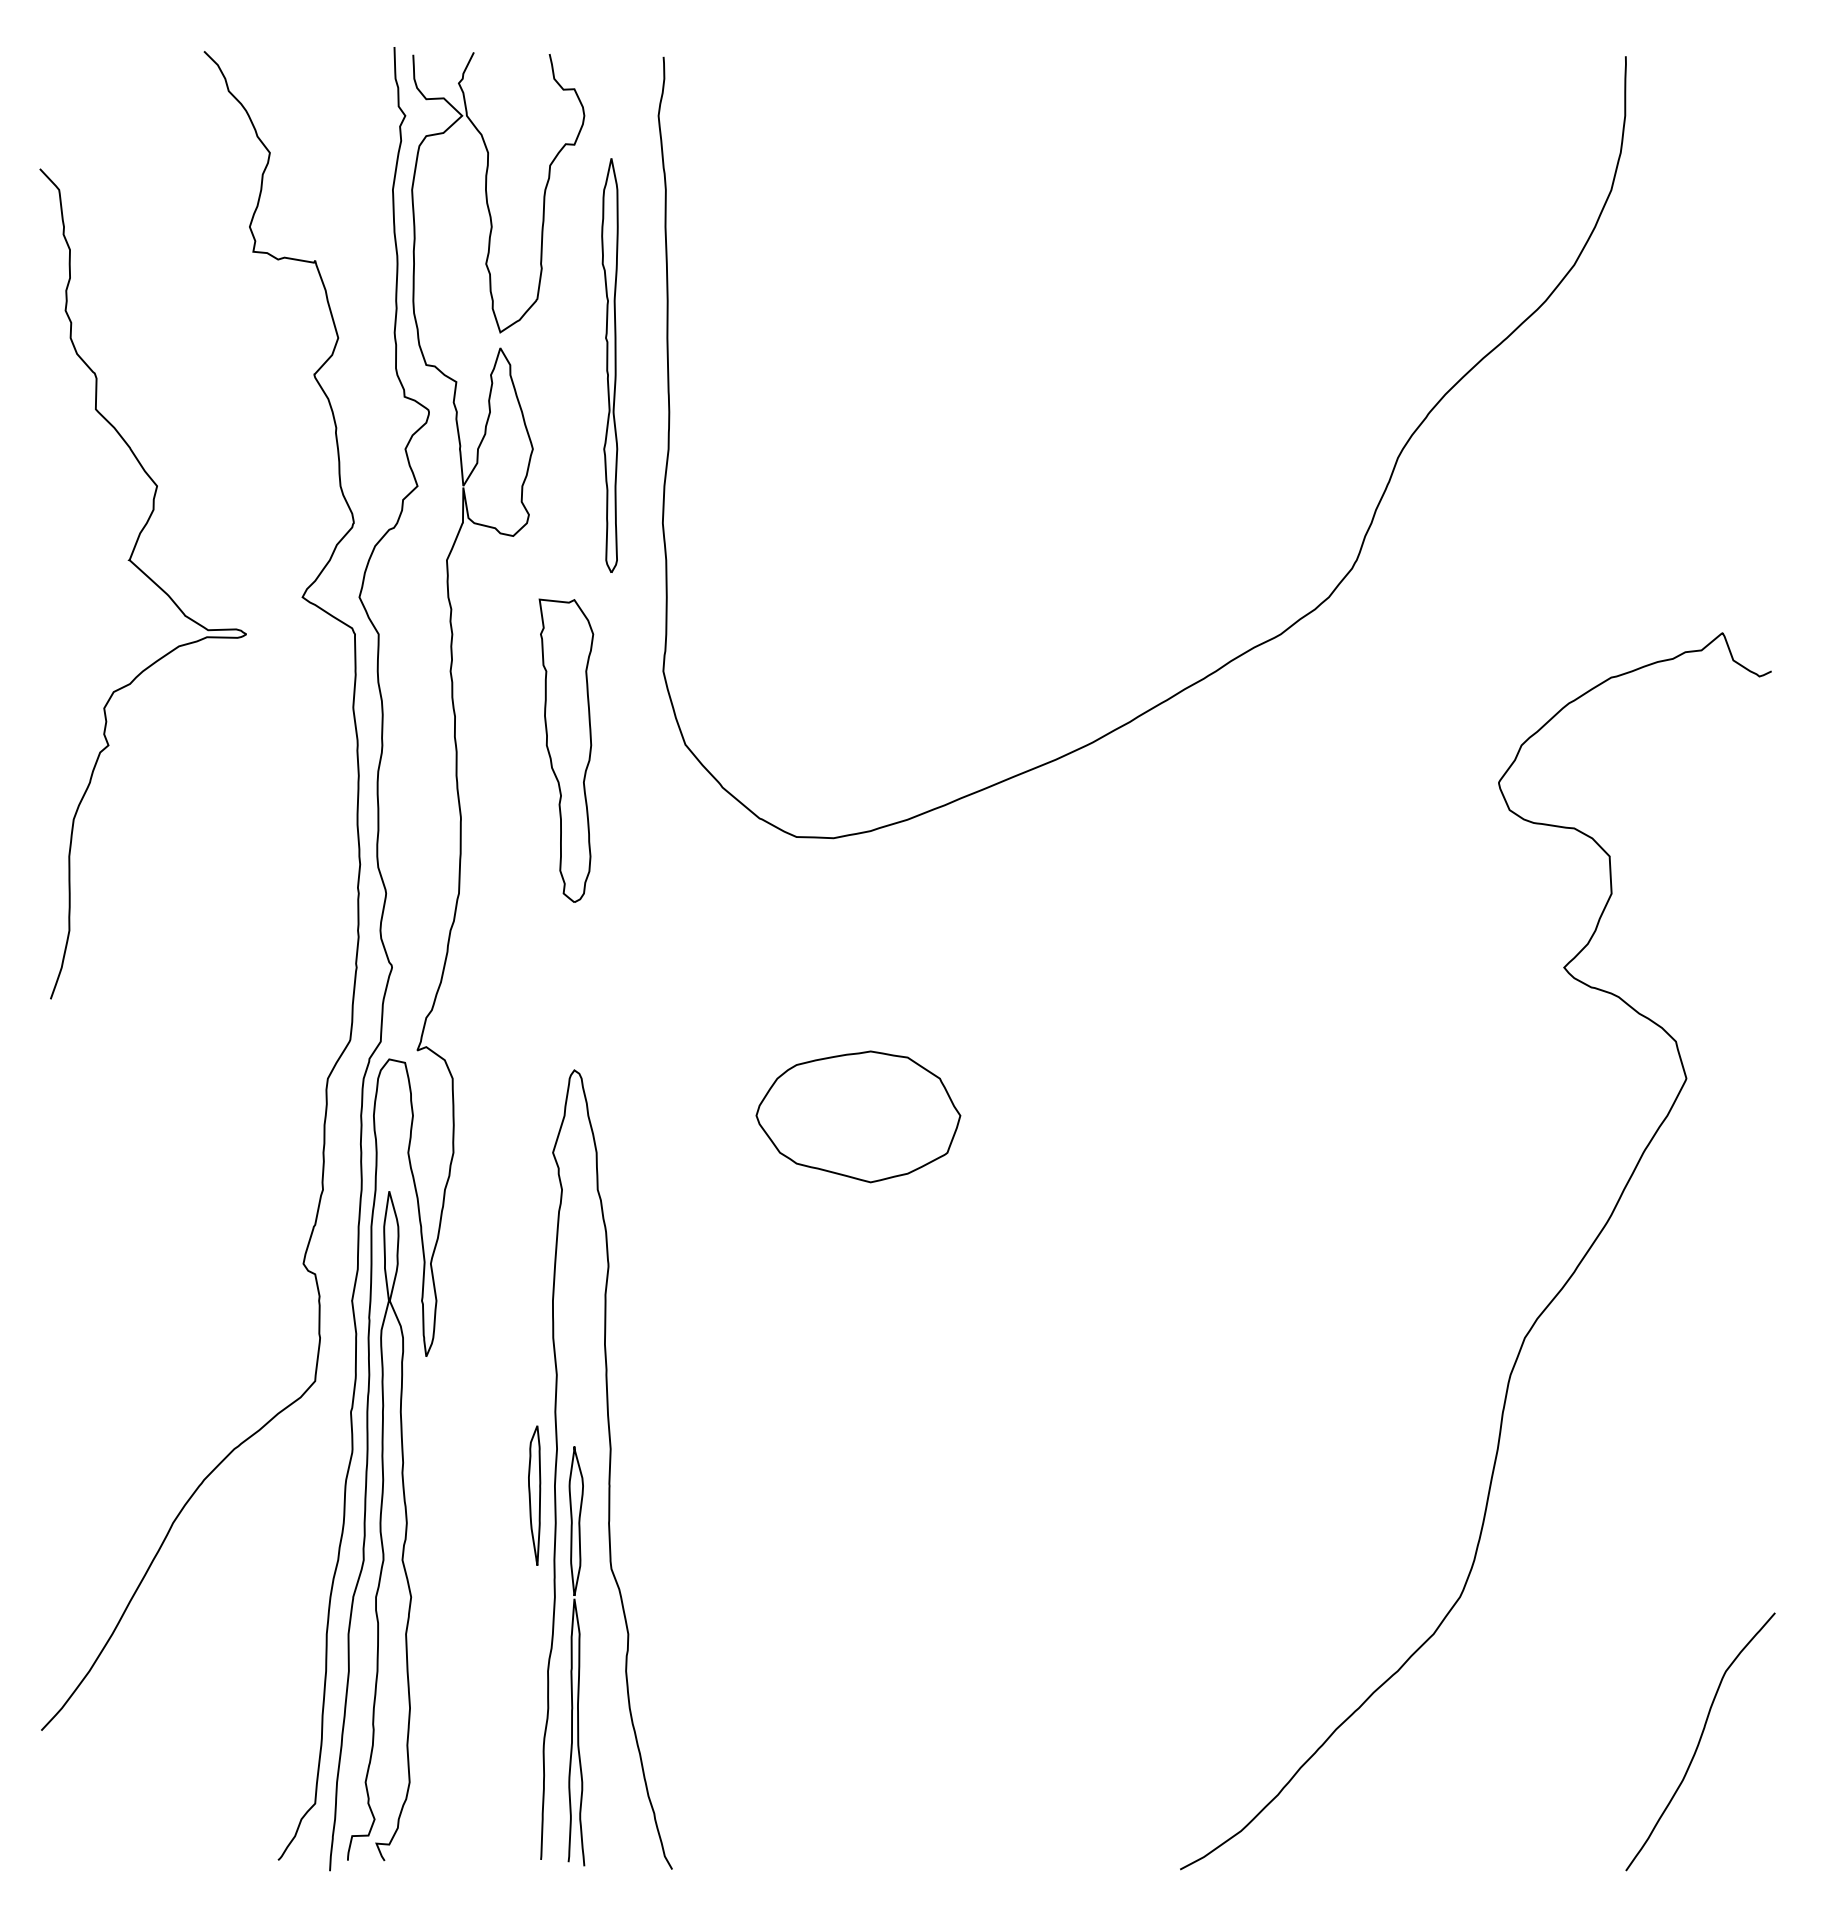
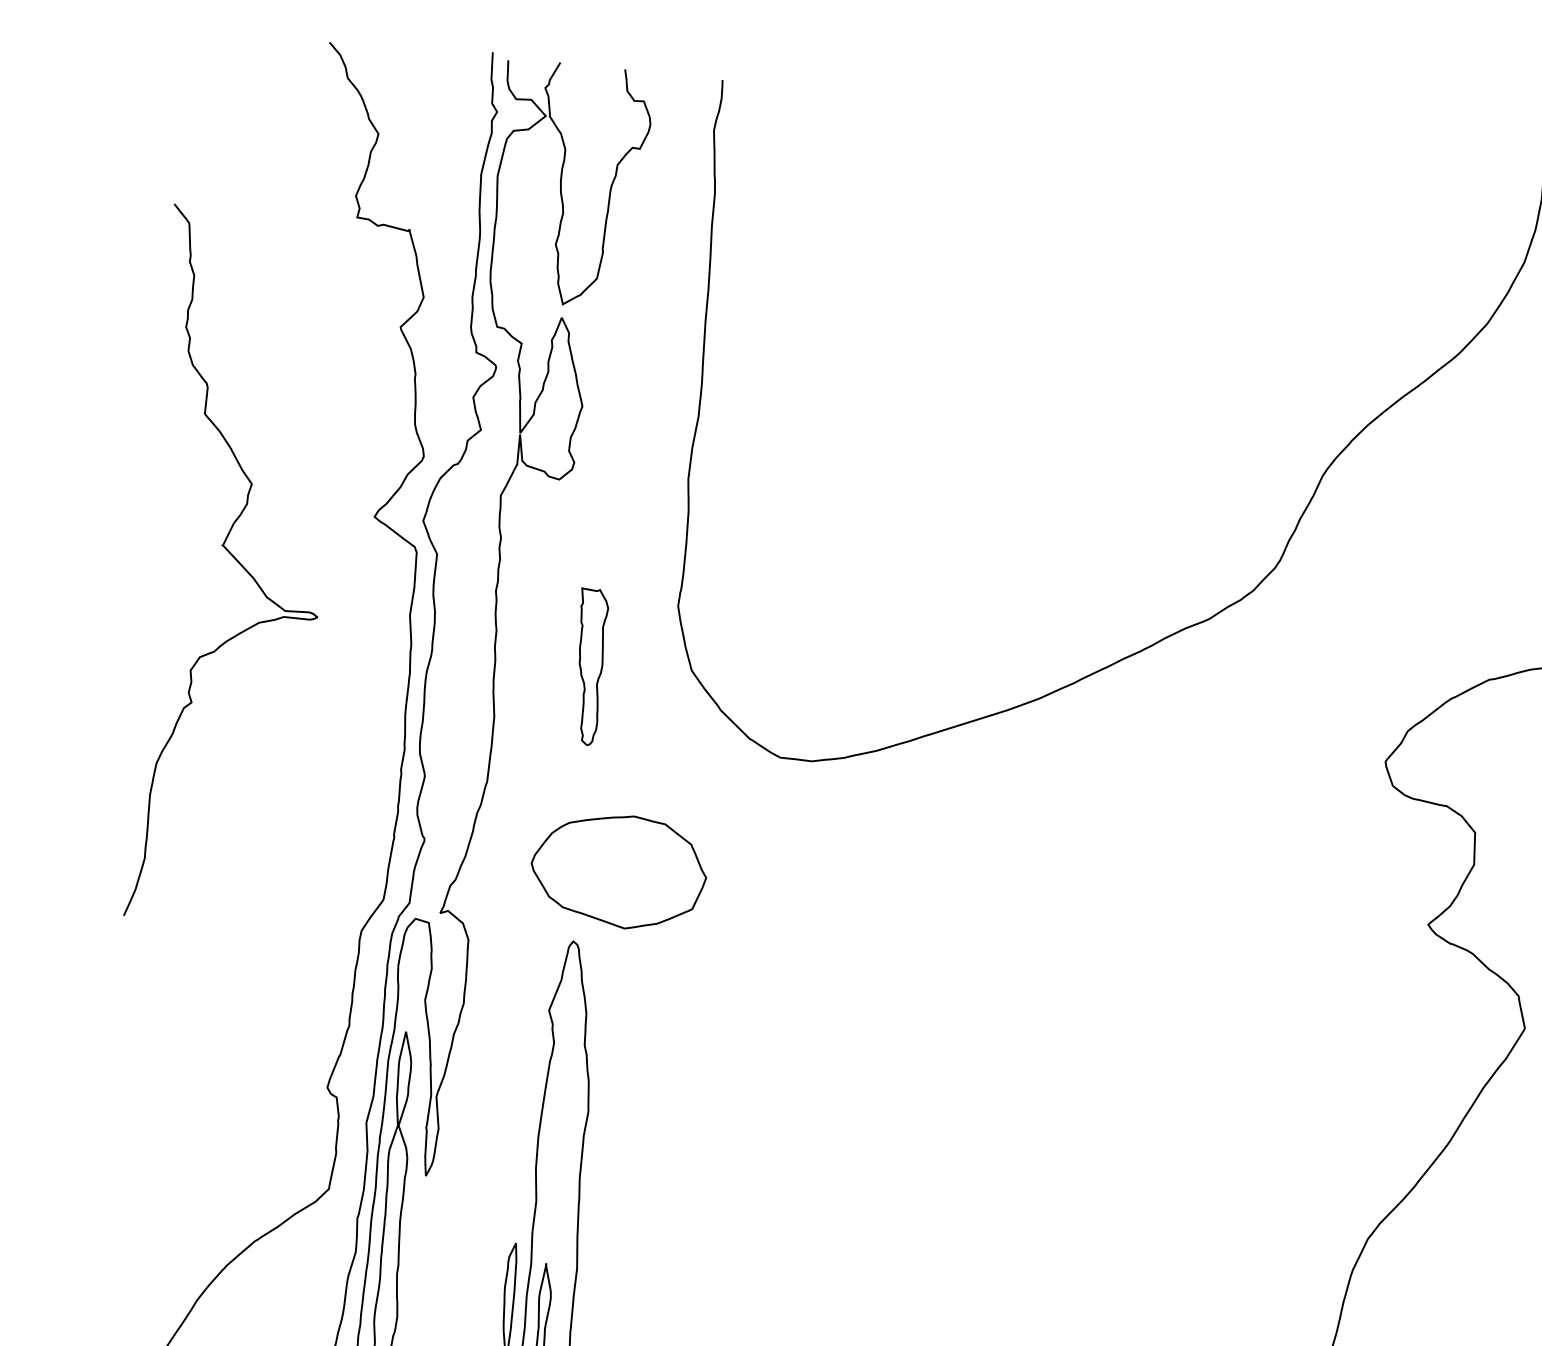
part: (609, 365) -> (654, 340), removed
curve: (147, 577) -> (237, 561), moved
part: (566, 750) -> (589, 667), size x0.6
part: (858, 1116) -> (618, 871), moved

